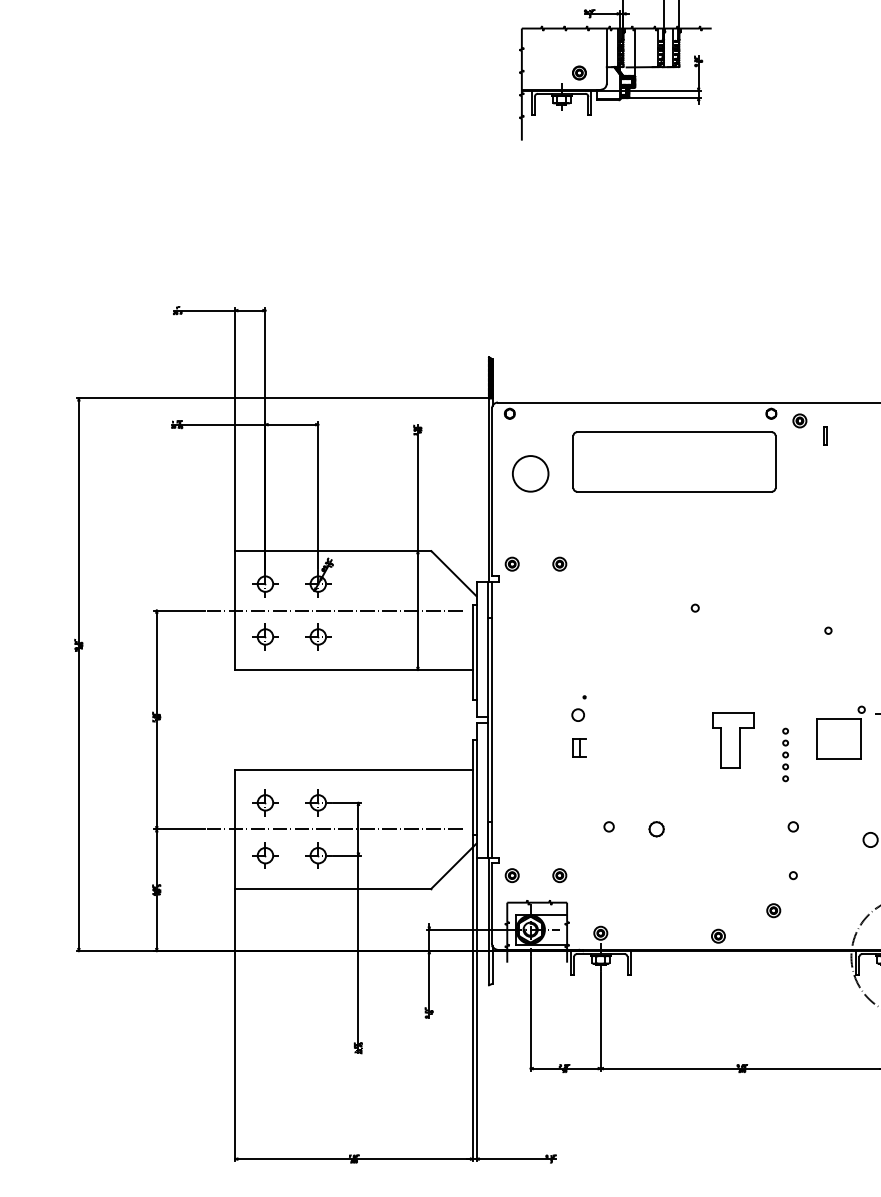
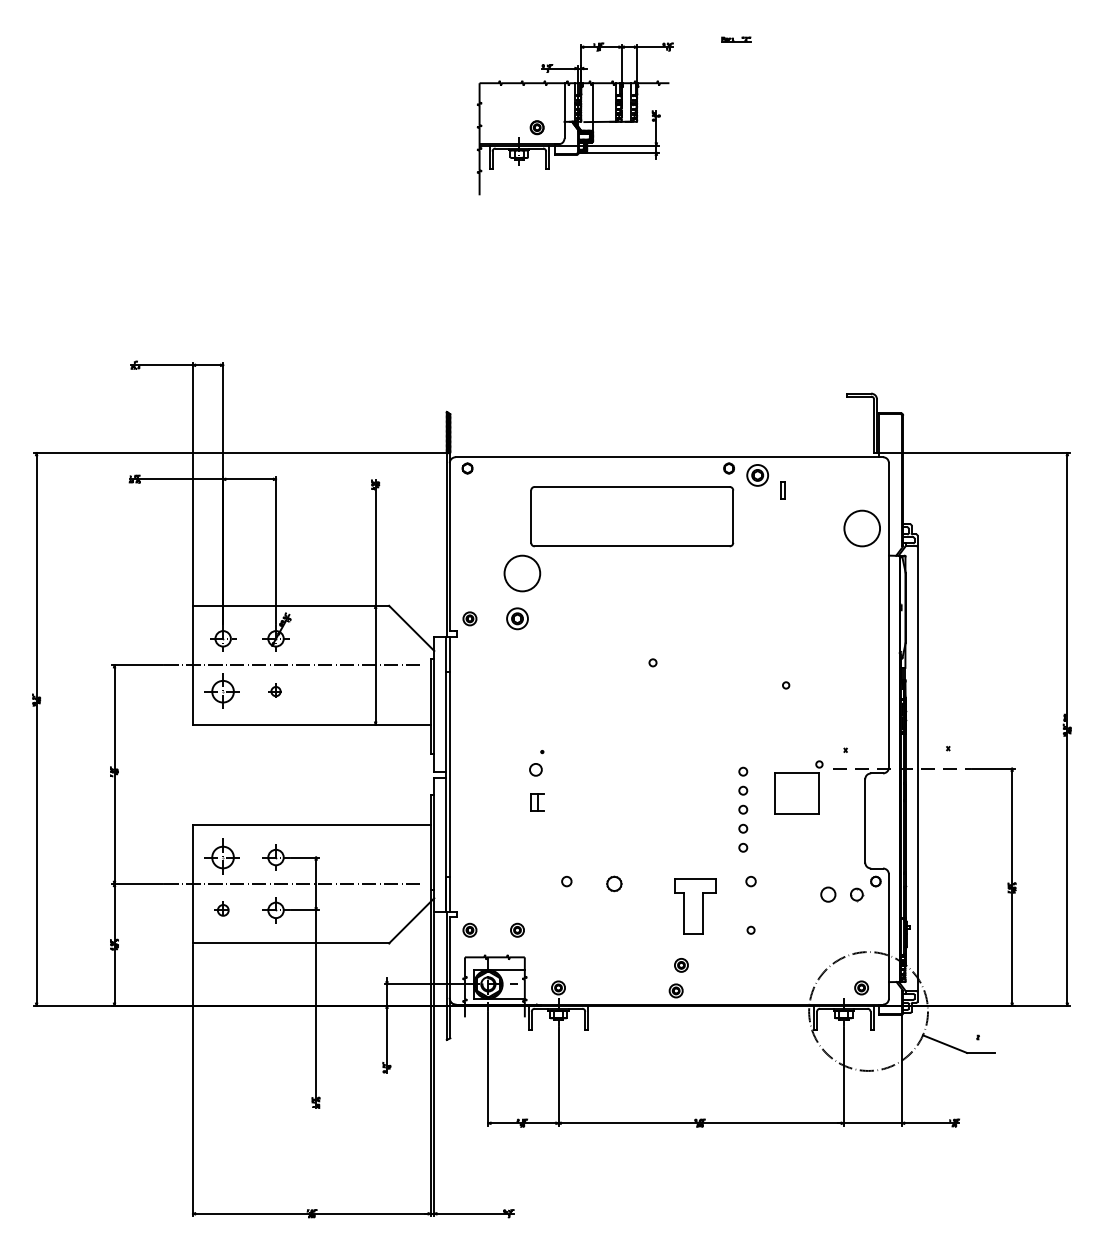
part: (799, 420) -> (757, 475), size x1.6
circle: (530, 473) -> (522, 573), moved
part: (559, 563) -> (517, 618), size x1.6
part: (265, 636) -> (223, 691), size x1.4
part: (317, 636) -> (275, 691), size x0.6
part: (732, 740) -> (695, 906), moved
part: (785, 754) -> (743, 809), size x1.6
part: (265, 802) -> (223, 857), size x1.4
part: (265, 855) -> (223, 910), size x0.7
part: (773, 910) -> (681, 965), moved

